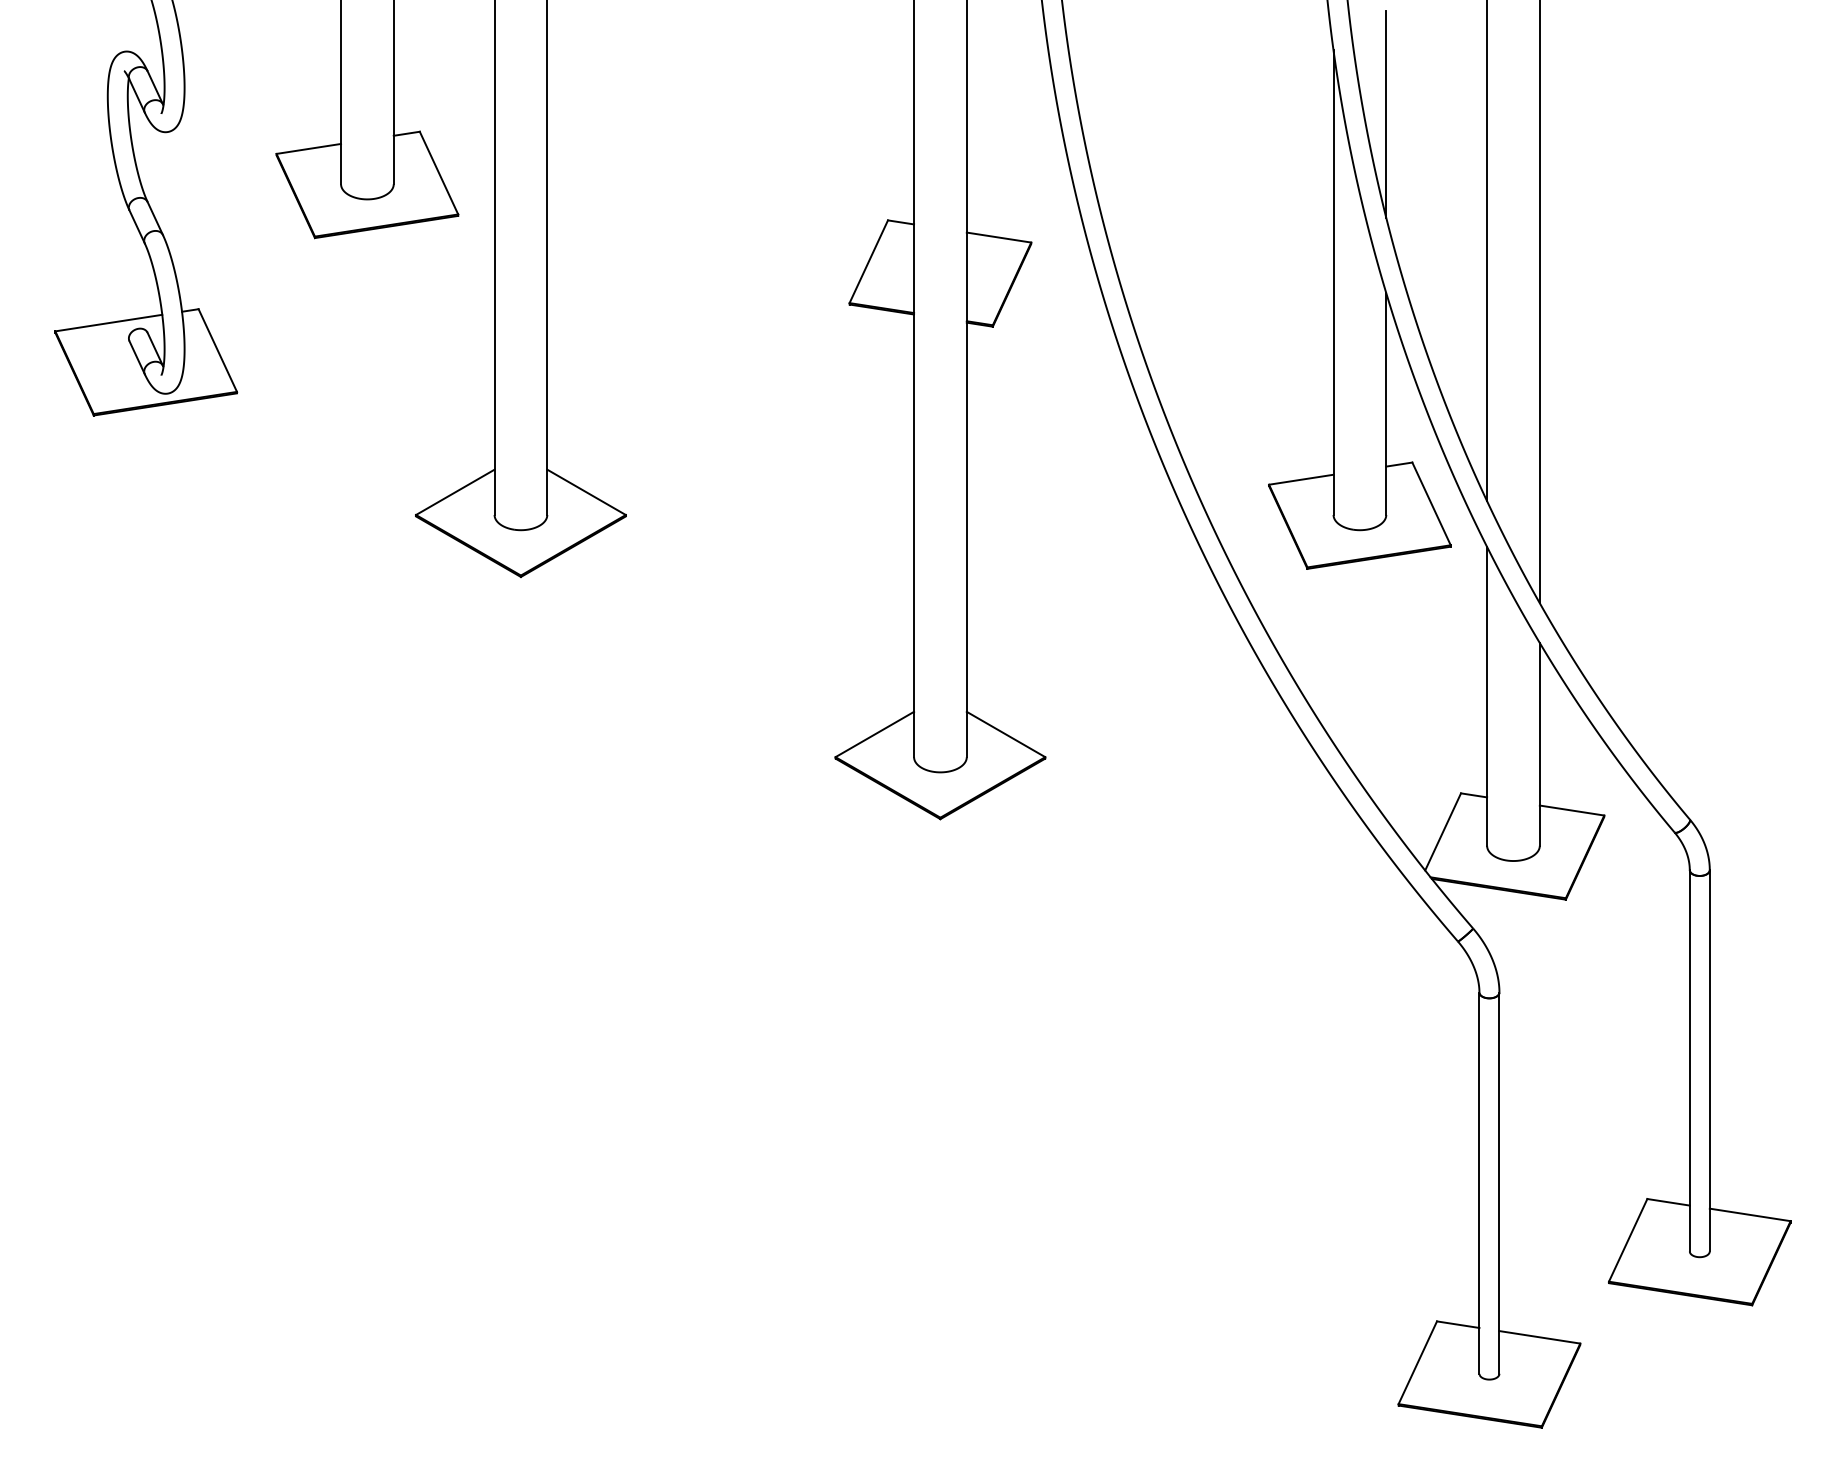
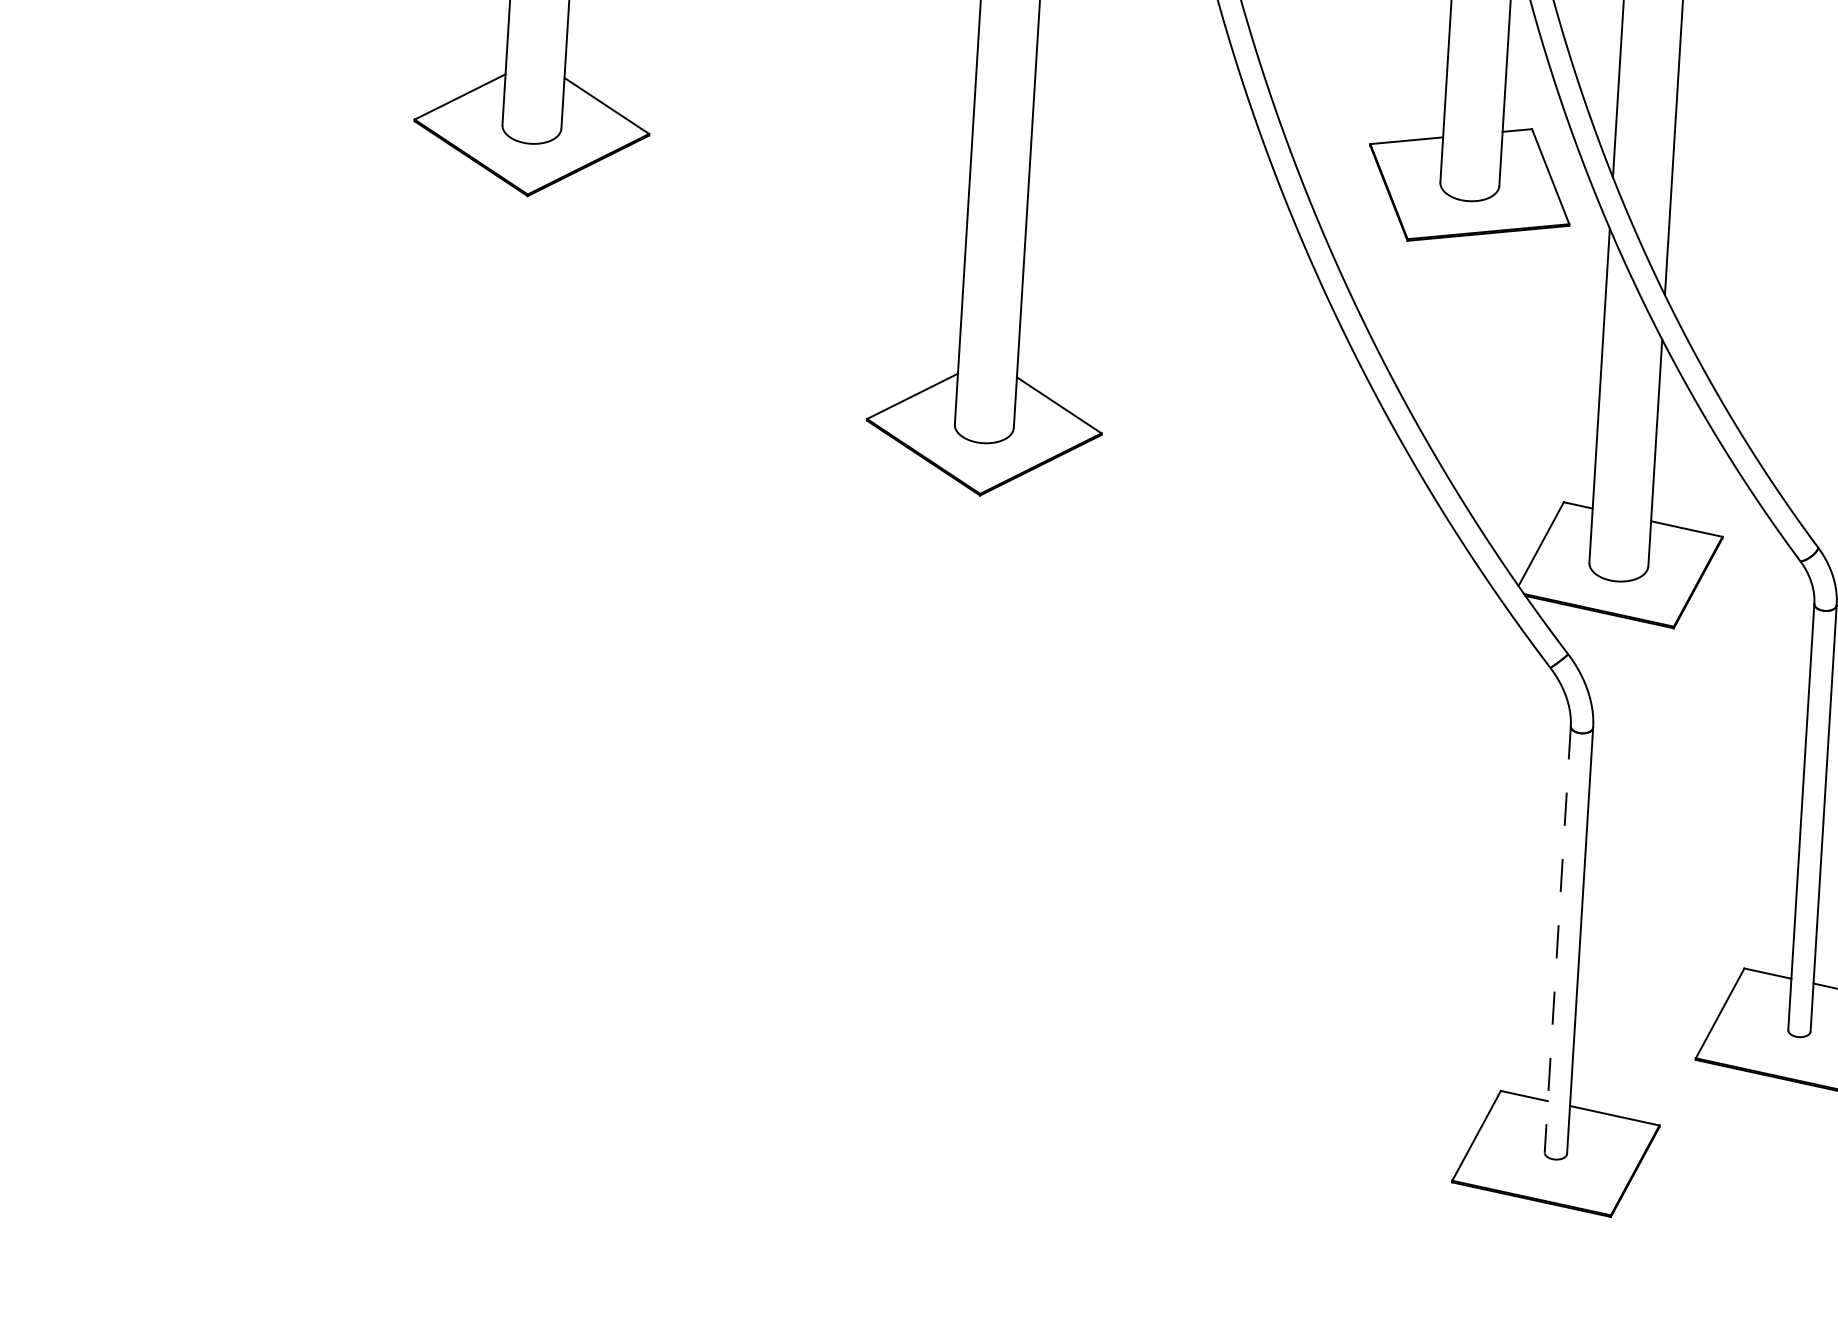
line: (1479, 1183) -> (1557, 939), solid -> dashed

